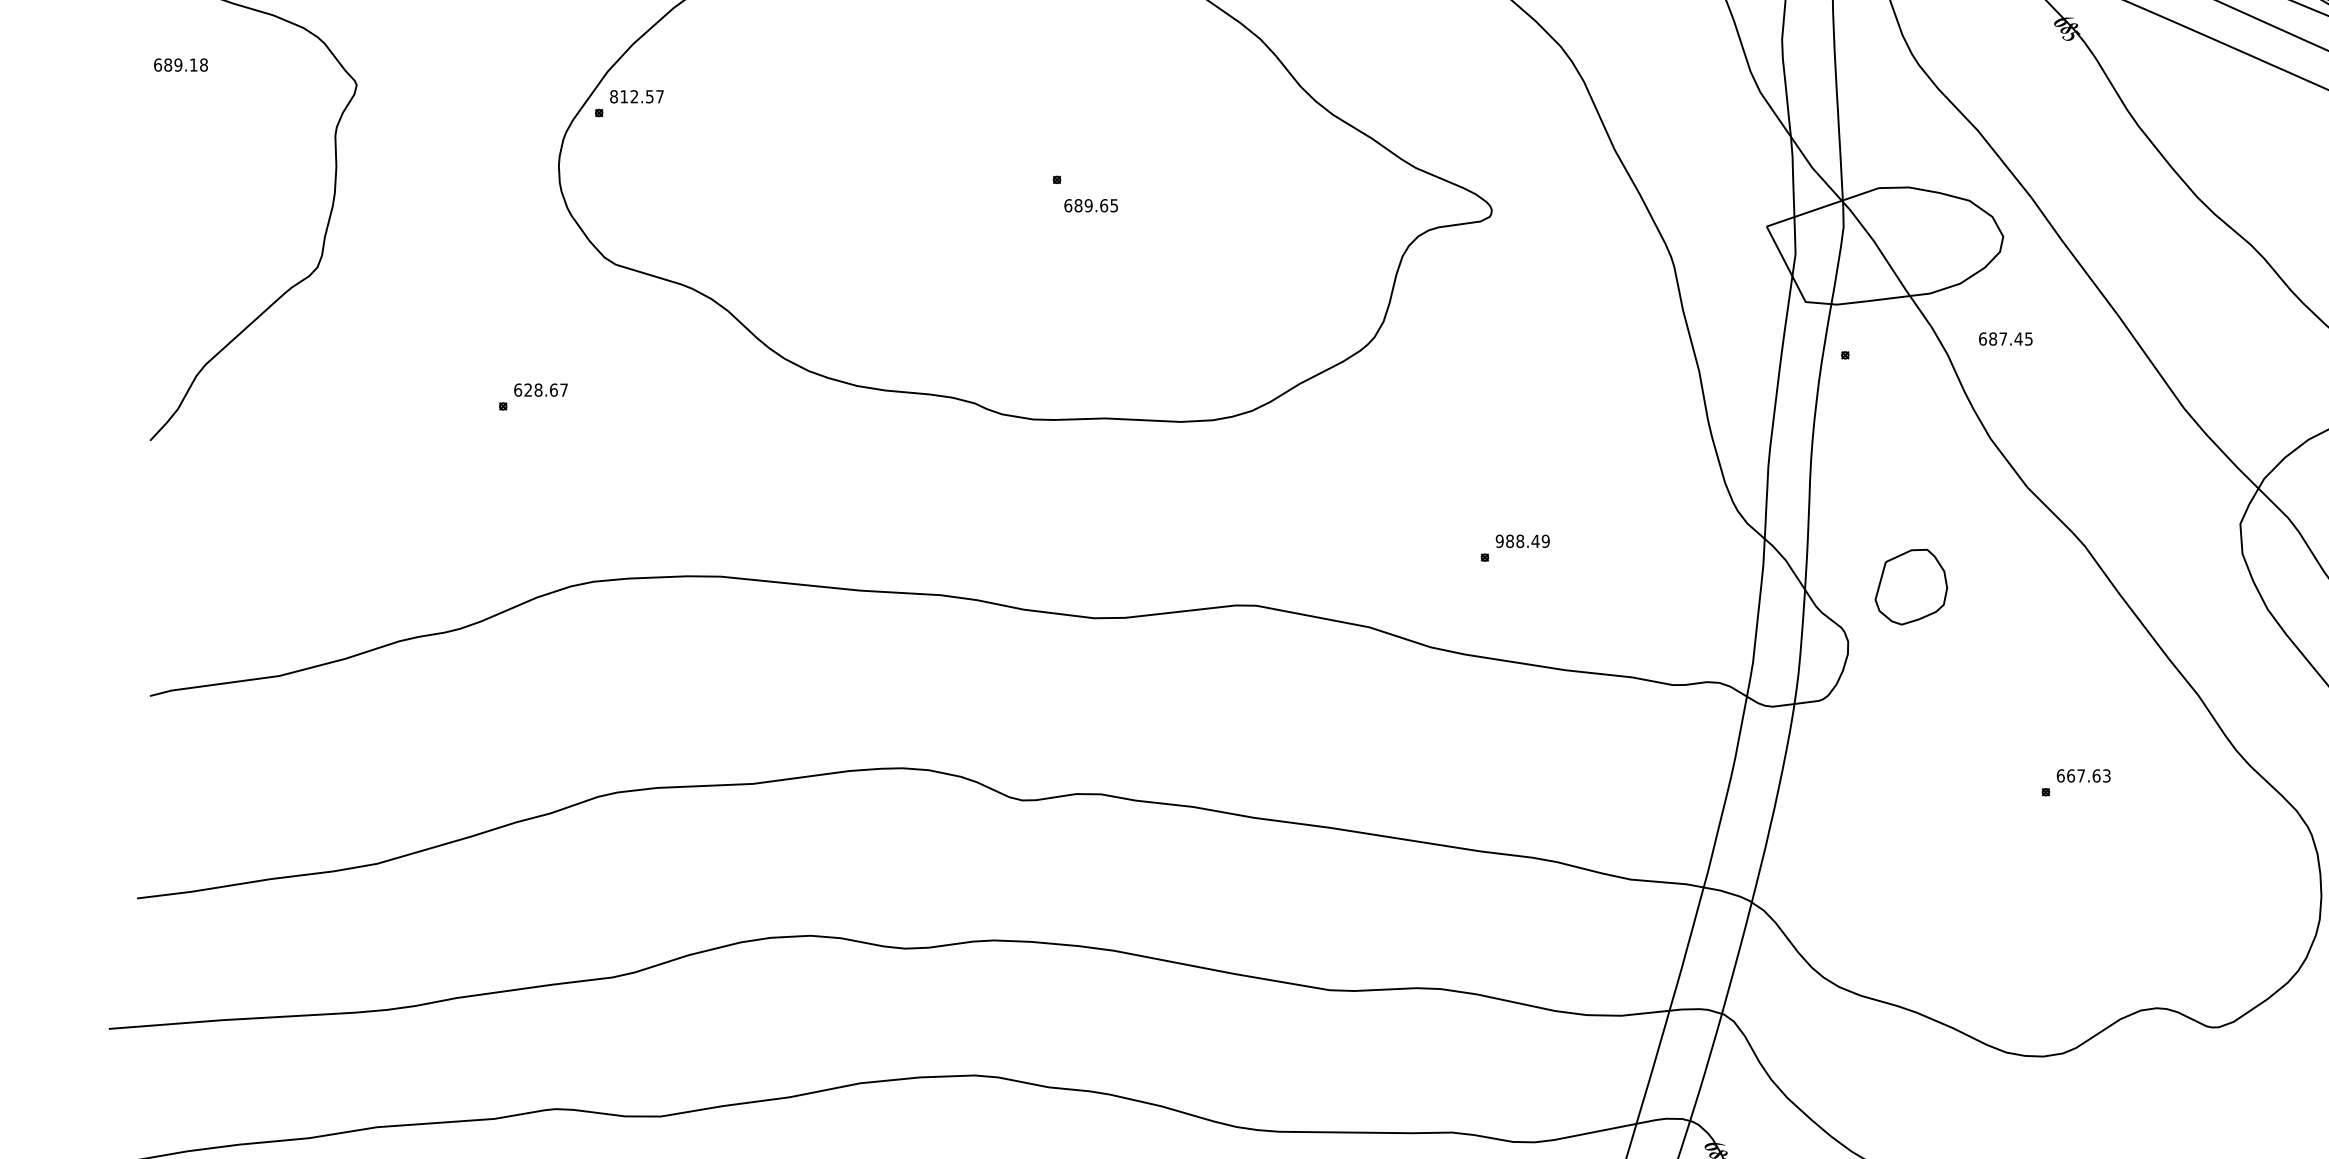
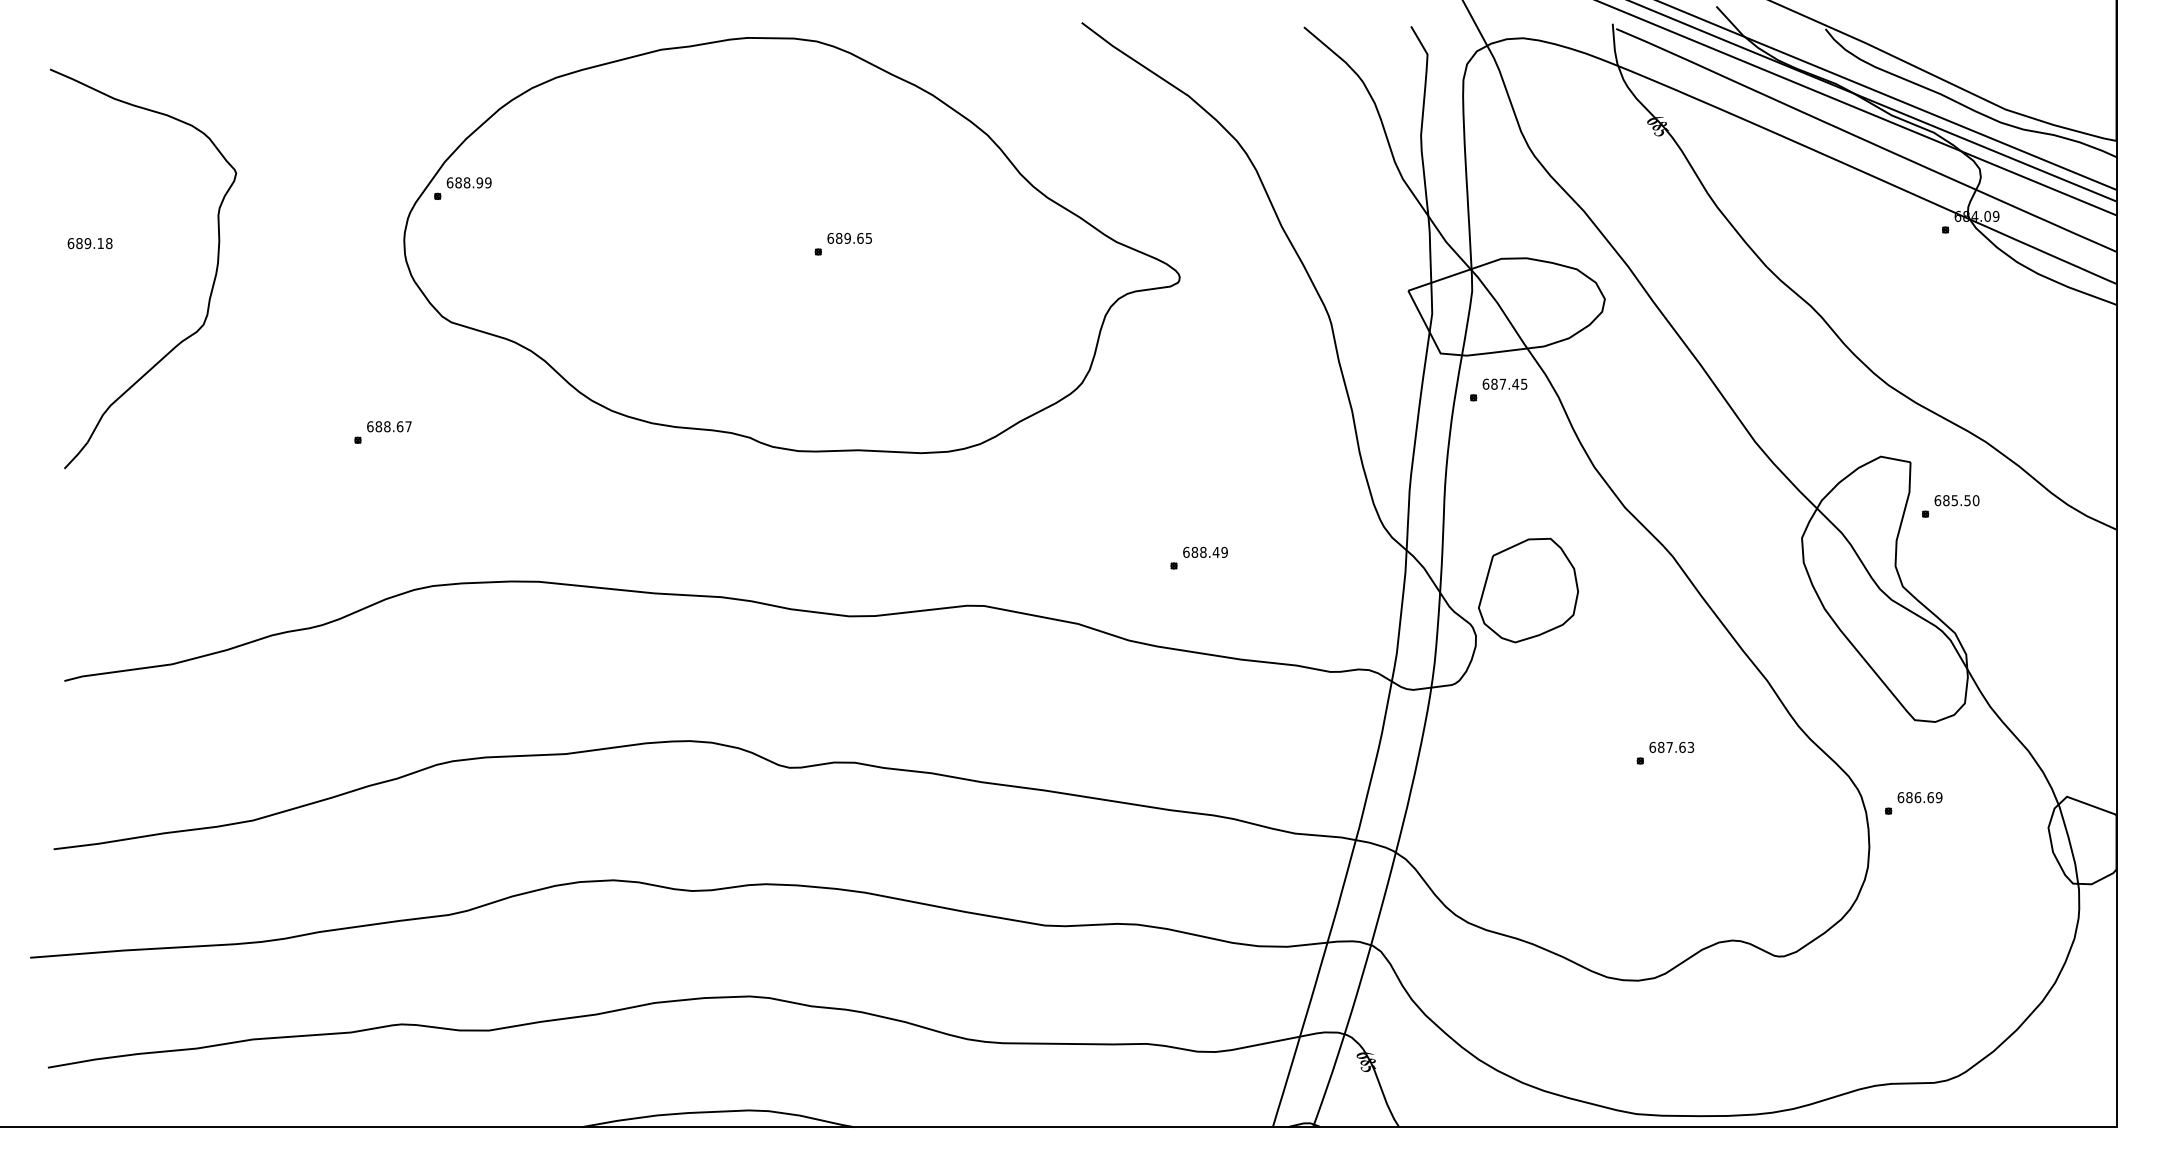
text: (180, 65) -> (89, 243), moved
text: (636, 96) -> (468, 182), 812.57 -> 688.99
text: (1090, 204) -> (849, 237), moved
text: (2005, 338) -> (1504, 383), moved
text: (527, 389) -> (378, 426), 628.67 -> 688.67
text: (1499, 540) -> (1186, 551), 988.49 -> 688.49
part: (1911, 587) -> (1528, 590), size x1.67
text: (2071, 774) -> (1661, 746), 667.63 -> 687.63

